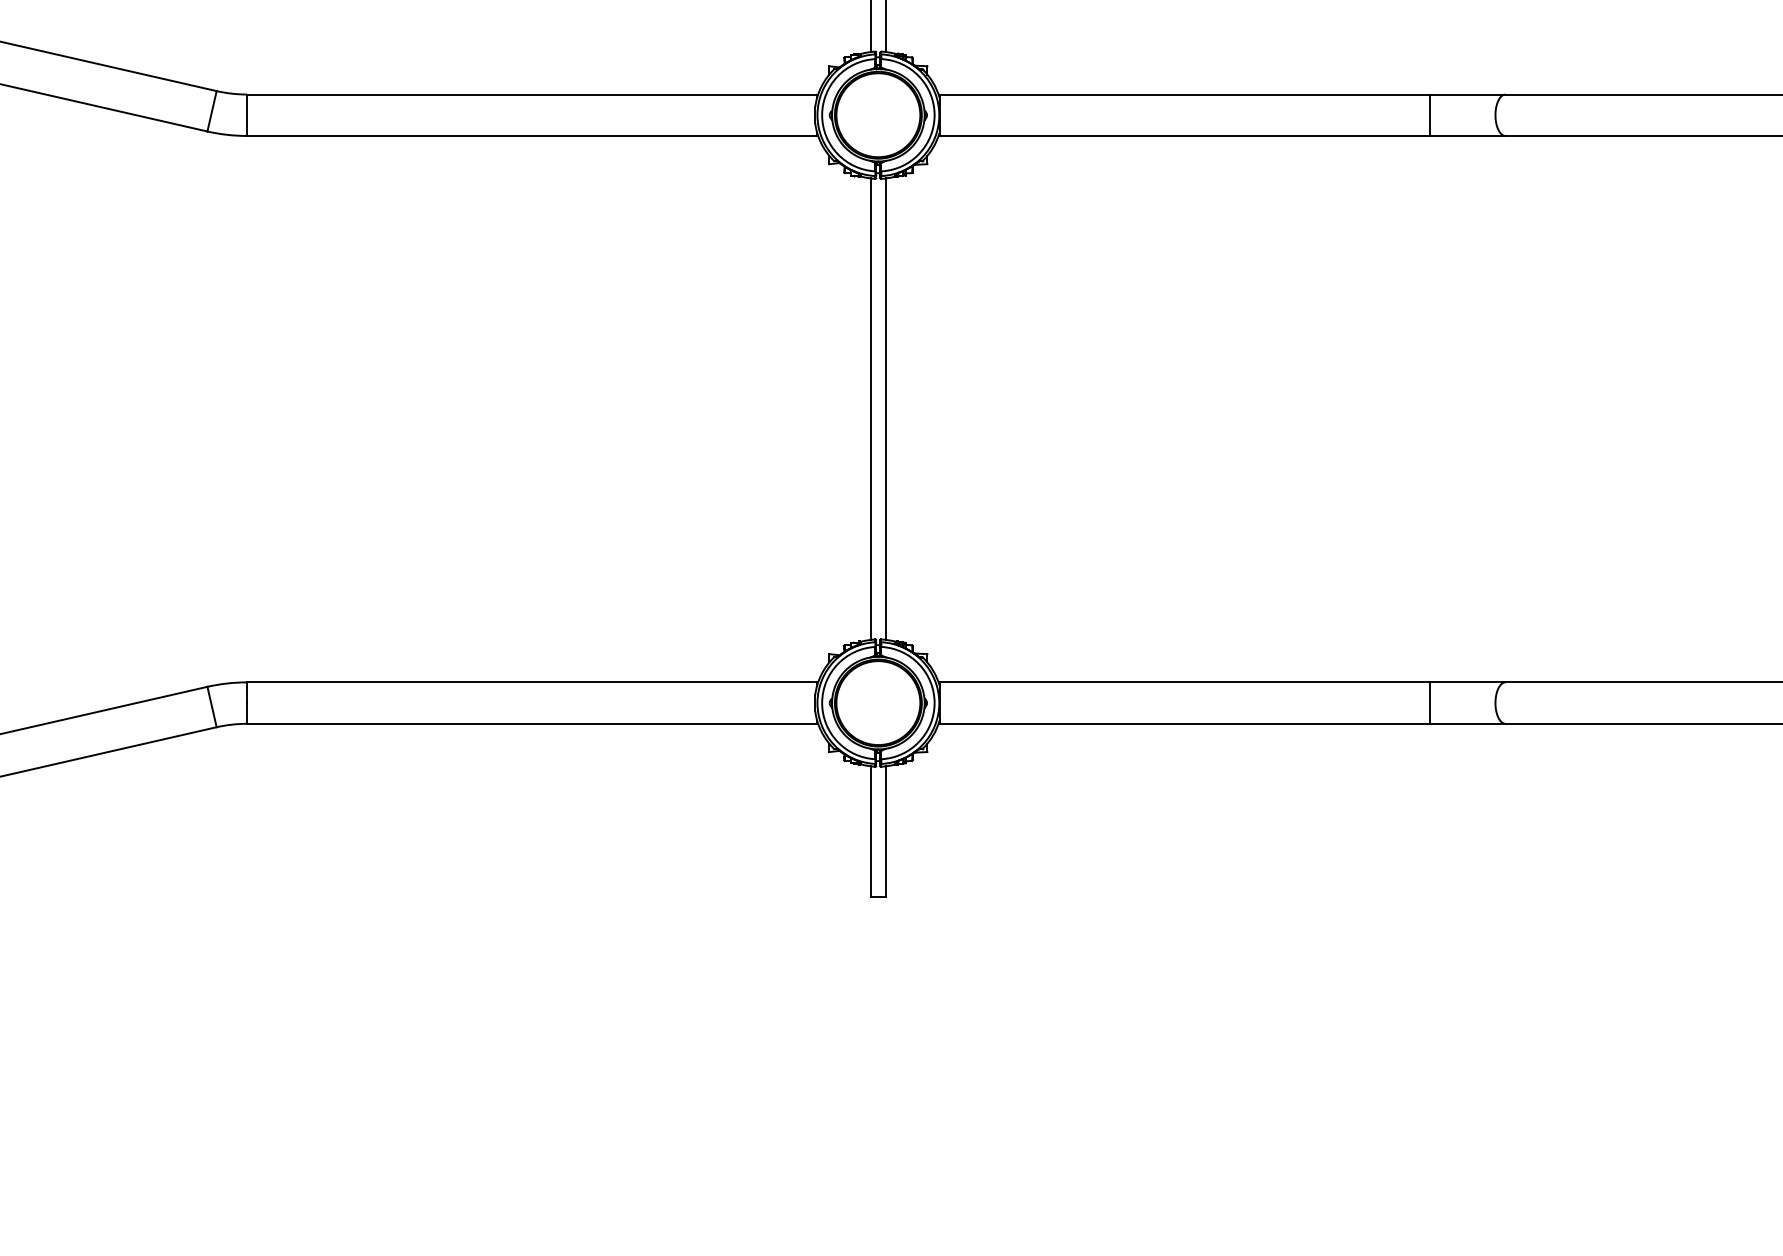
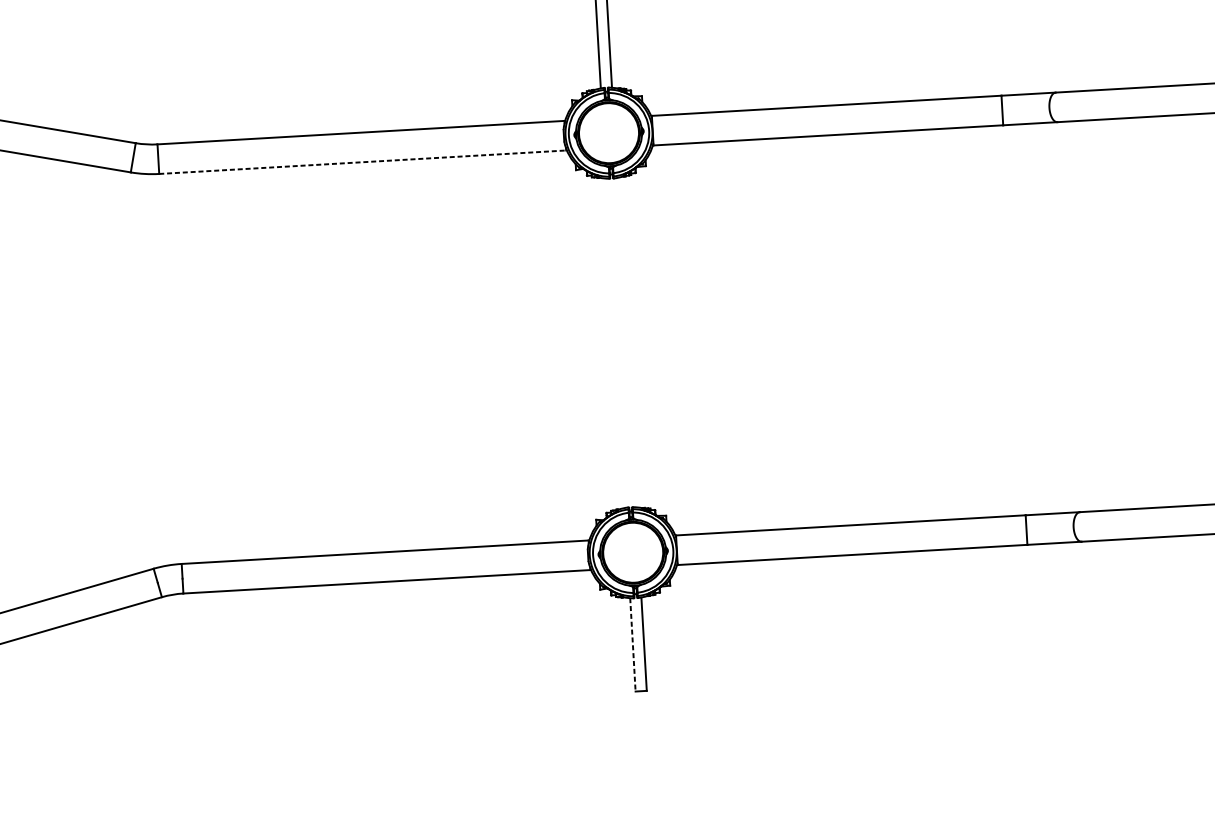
line: (532, 135) -> (362, 161), solid -> dashed
line: (870, 408) -> (615, 342), removed
line: (886, 408) -> (626, 342), removed
line: (870, 832) -> (632, 645), solid -> dashed

